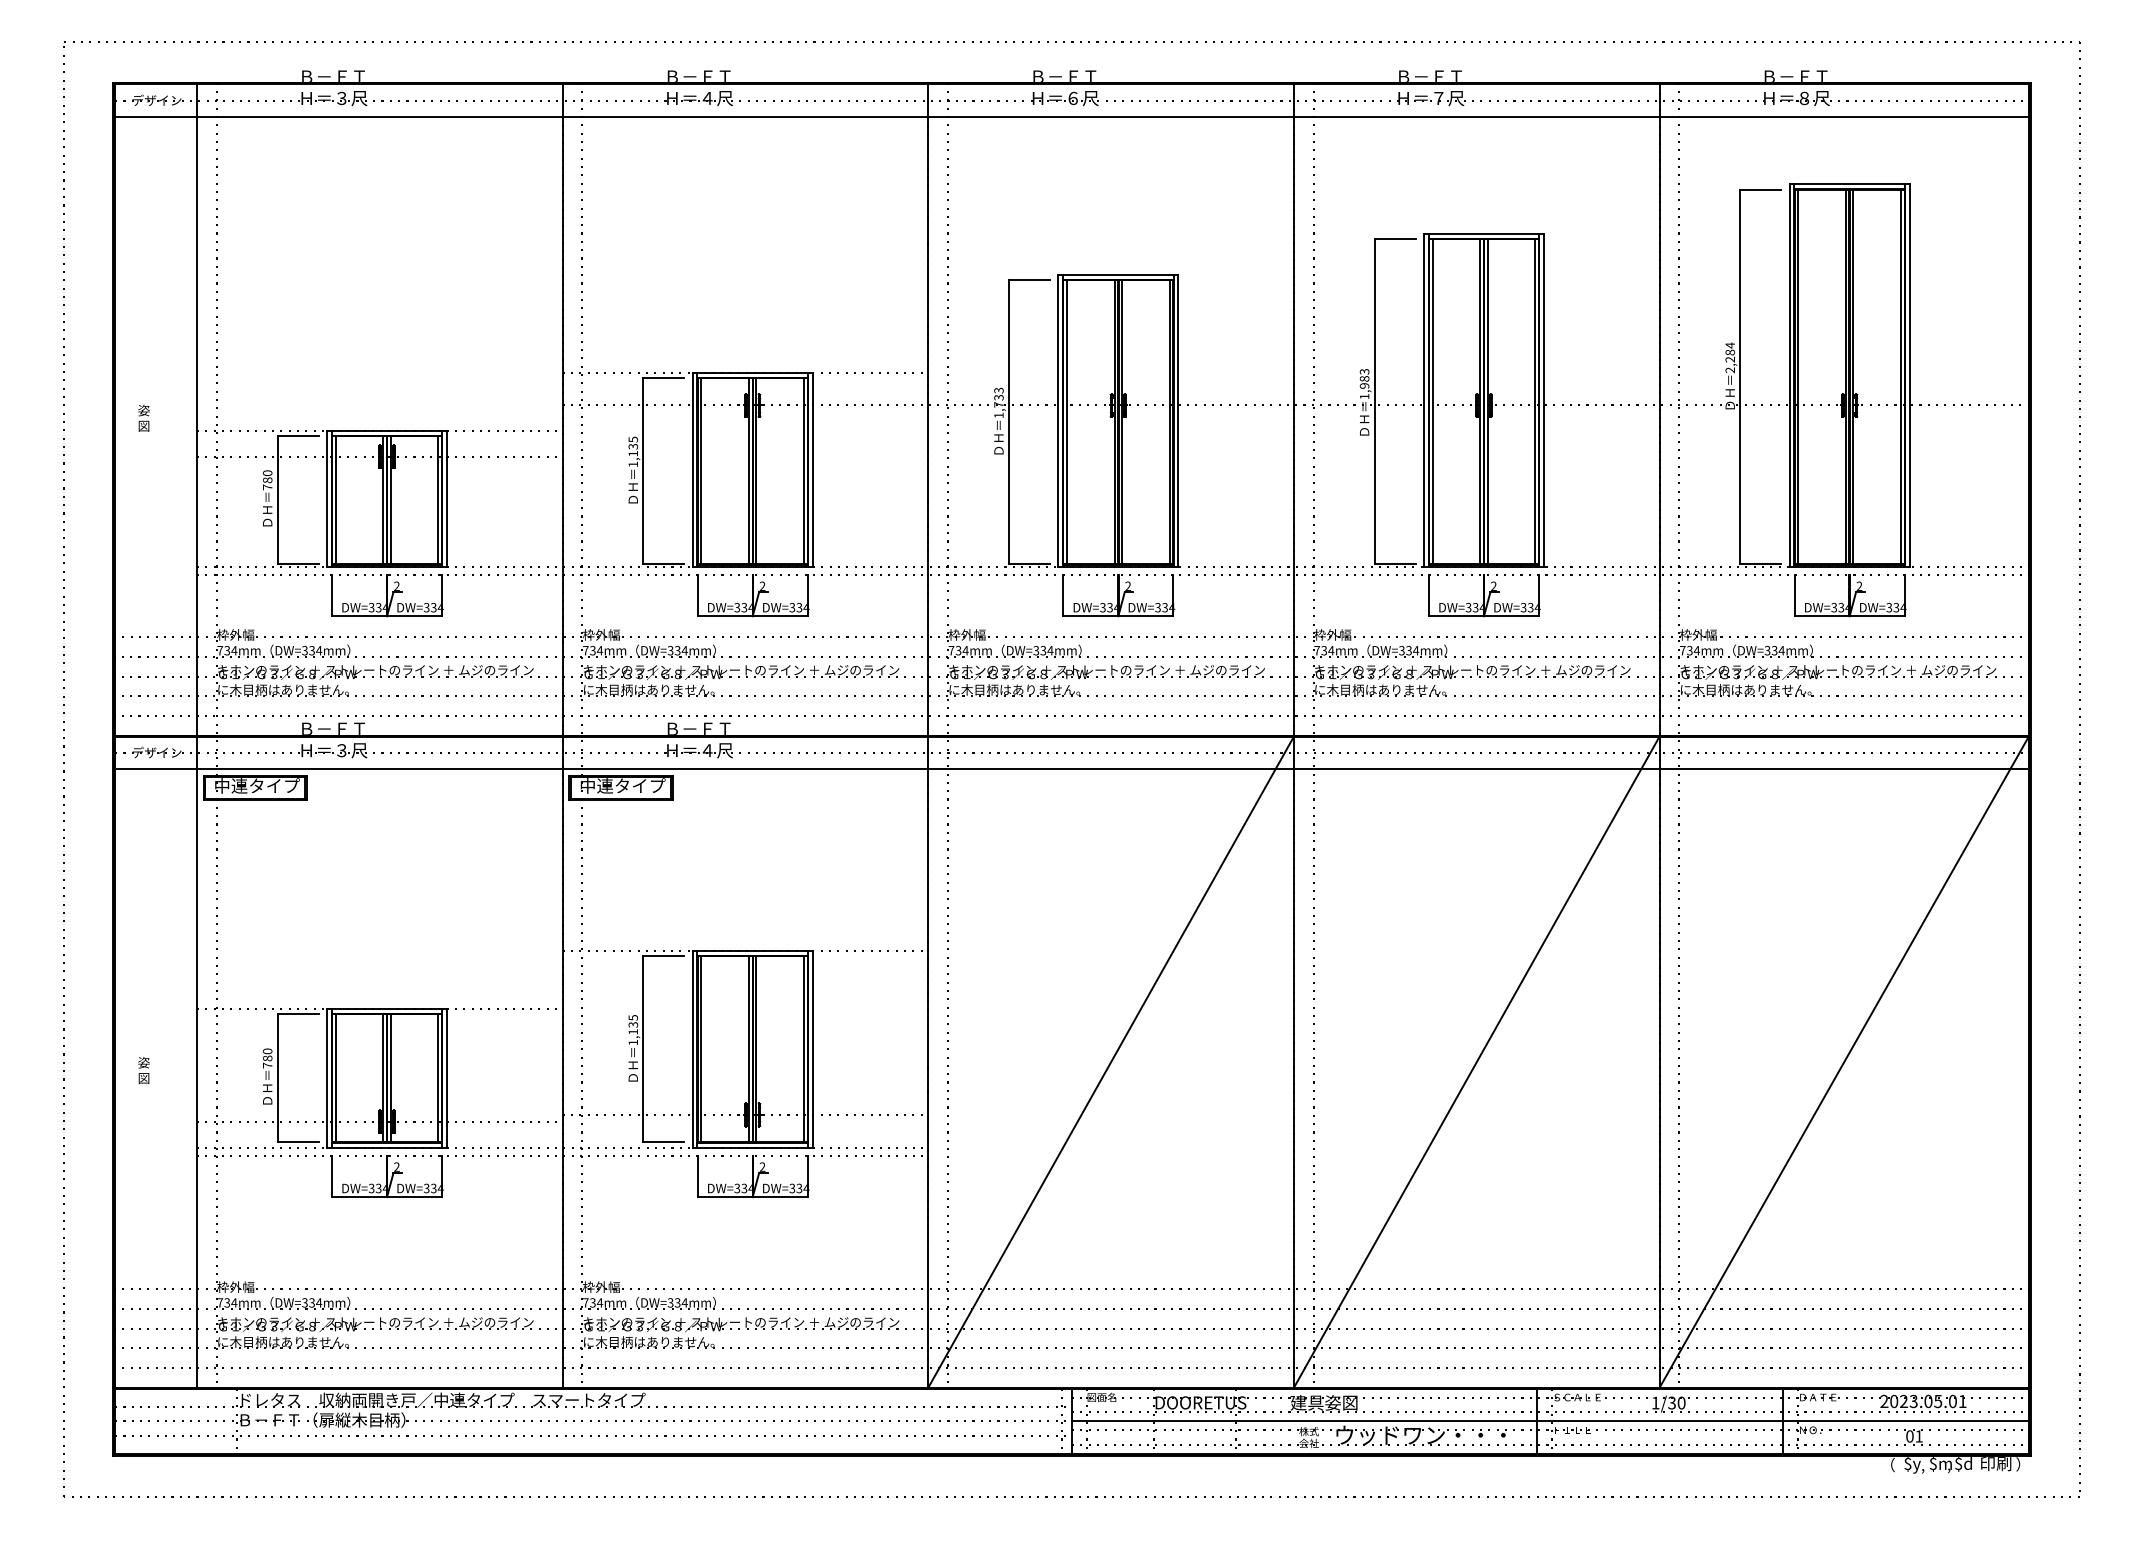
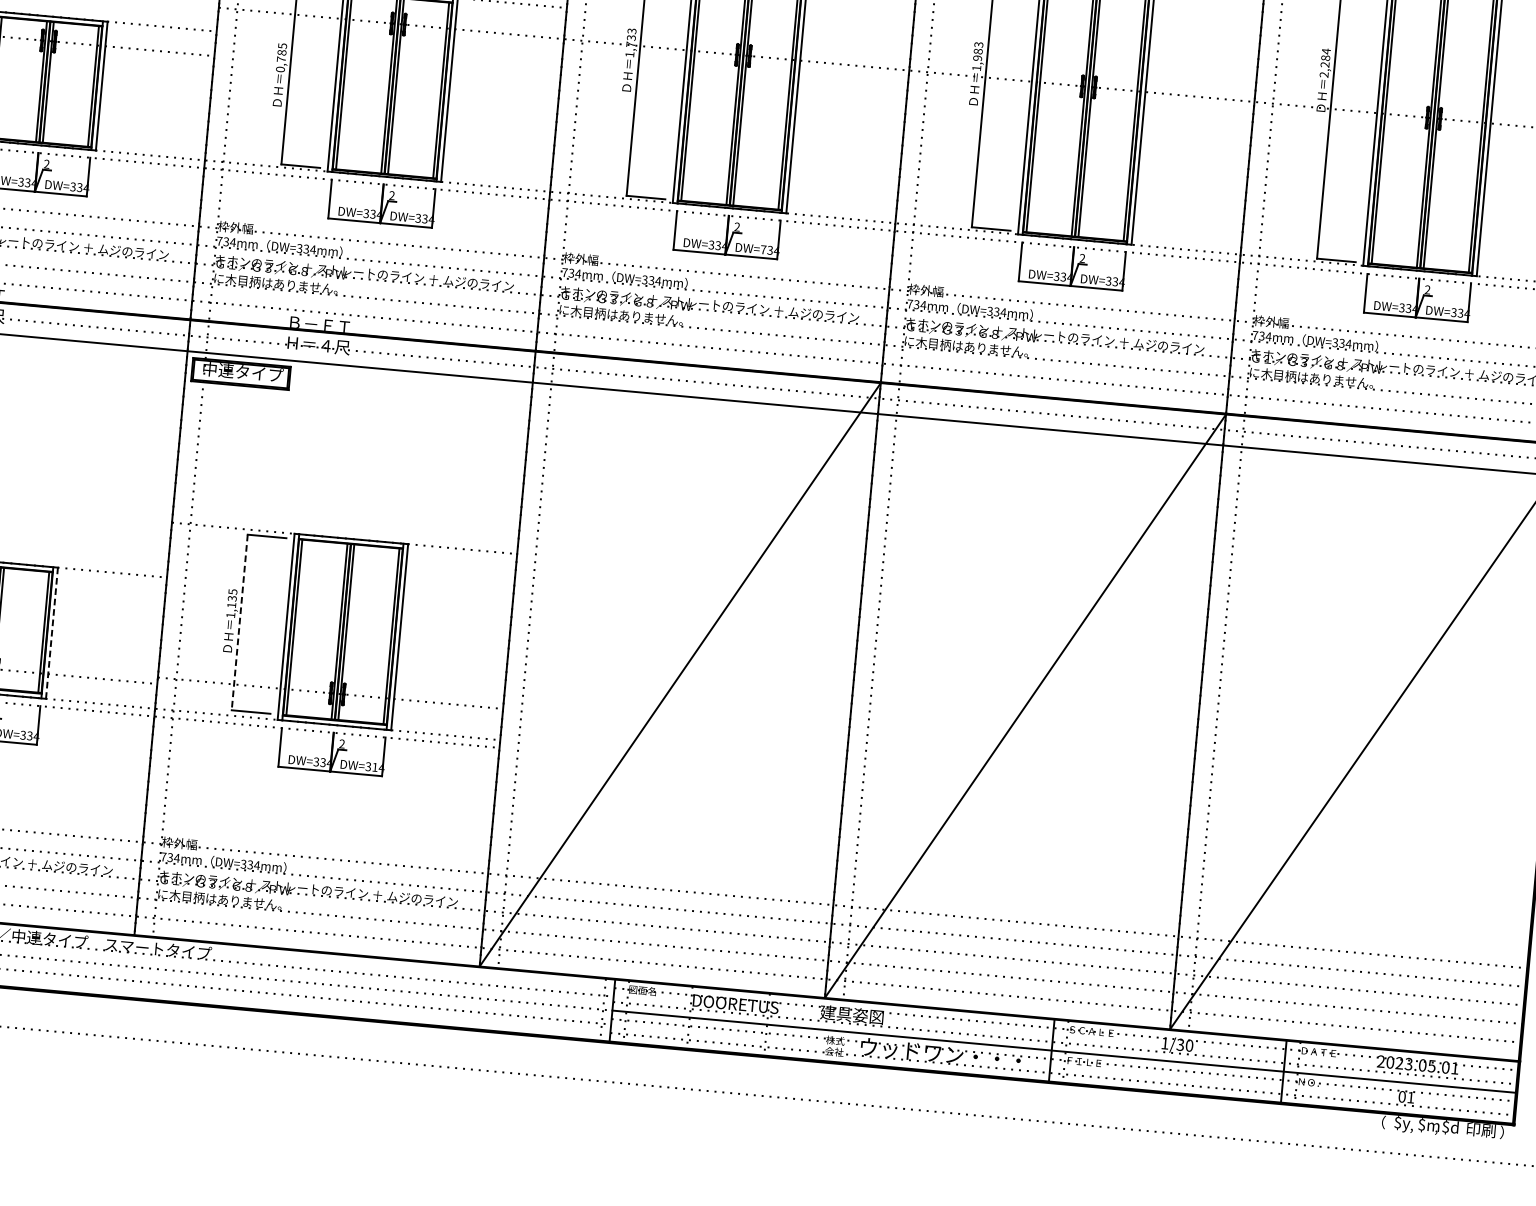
text: (633, 455) -> (281, 61), 1,135 -> 0,785
text: (1157, 607) -> (763, 249), DW=334 -> DW=734
line: (643, 1049) -> (239, 622), solid -> dashed
line: (447, 1078) -> (52, 633), solid -> dashed
text: (799, 1188) -> (375, 767), DW=334 -> DW=314

